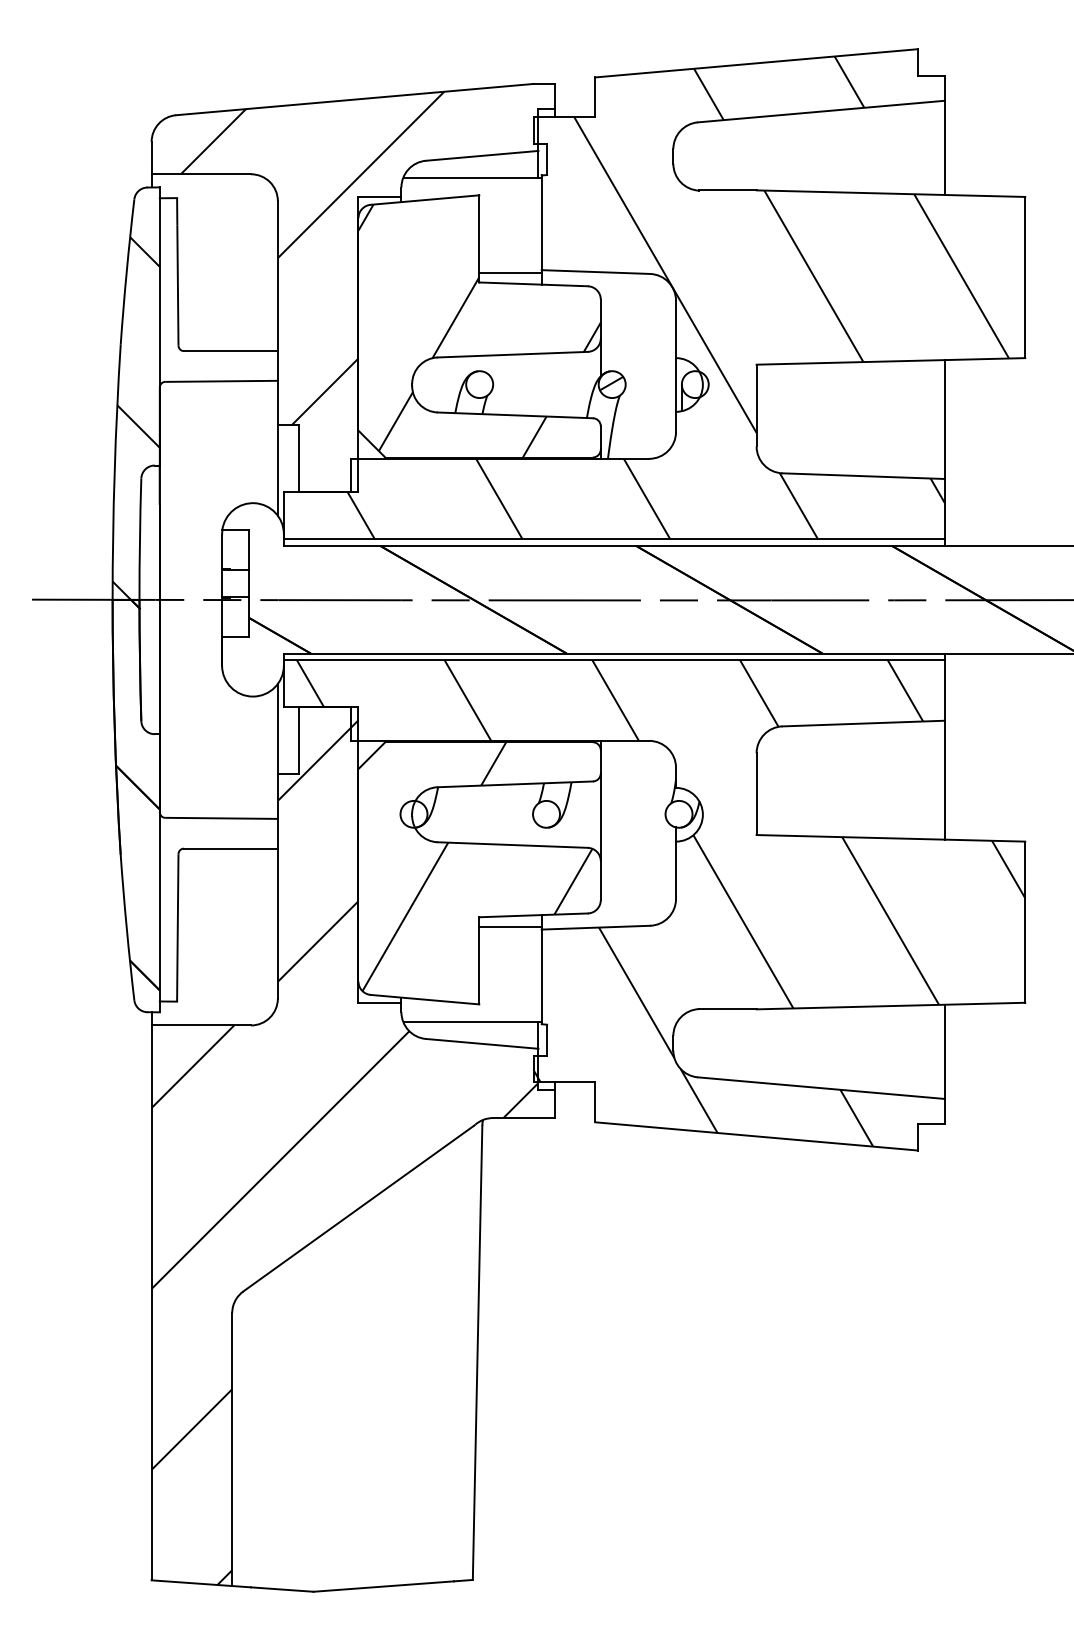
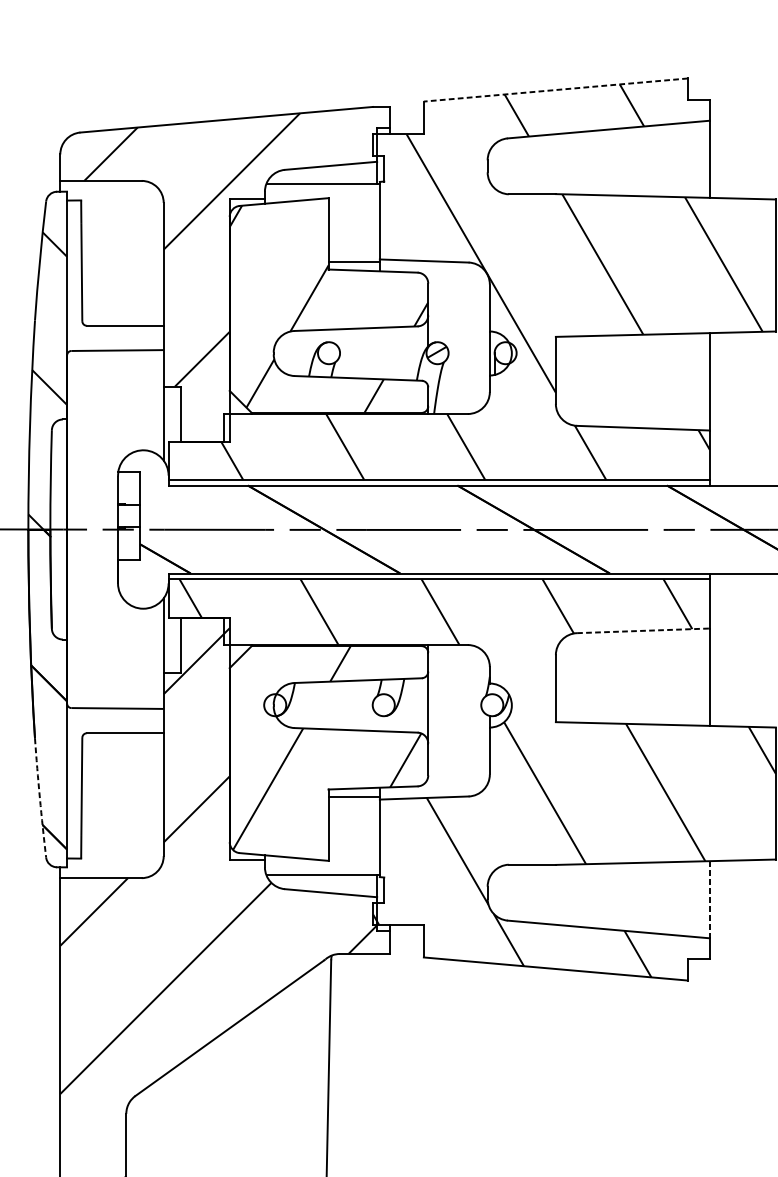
line: (756, 63) -> (555, 90), solid -> dashed
line: (864, 723) -> (644, 630), solid -> dashed
arc: (126, 927) -> (39, 797), solid -> dashed
line: (944, 1052) -> (709, 900), solid -> dashed

